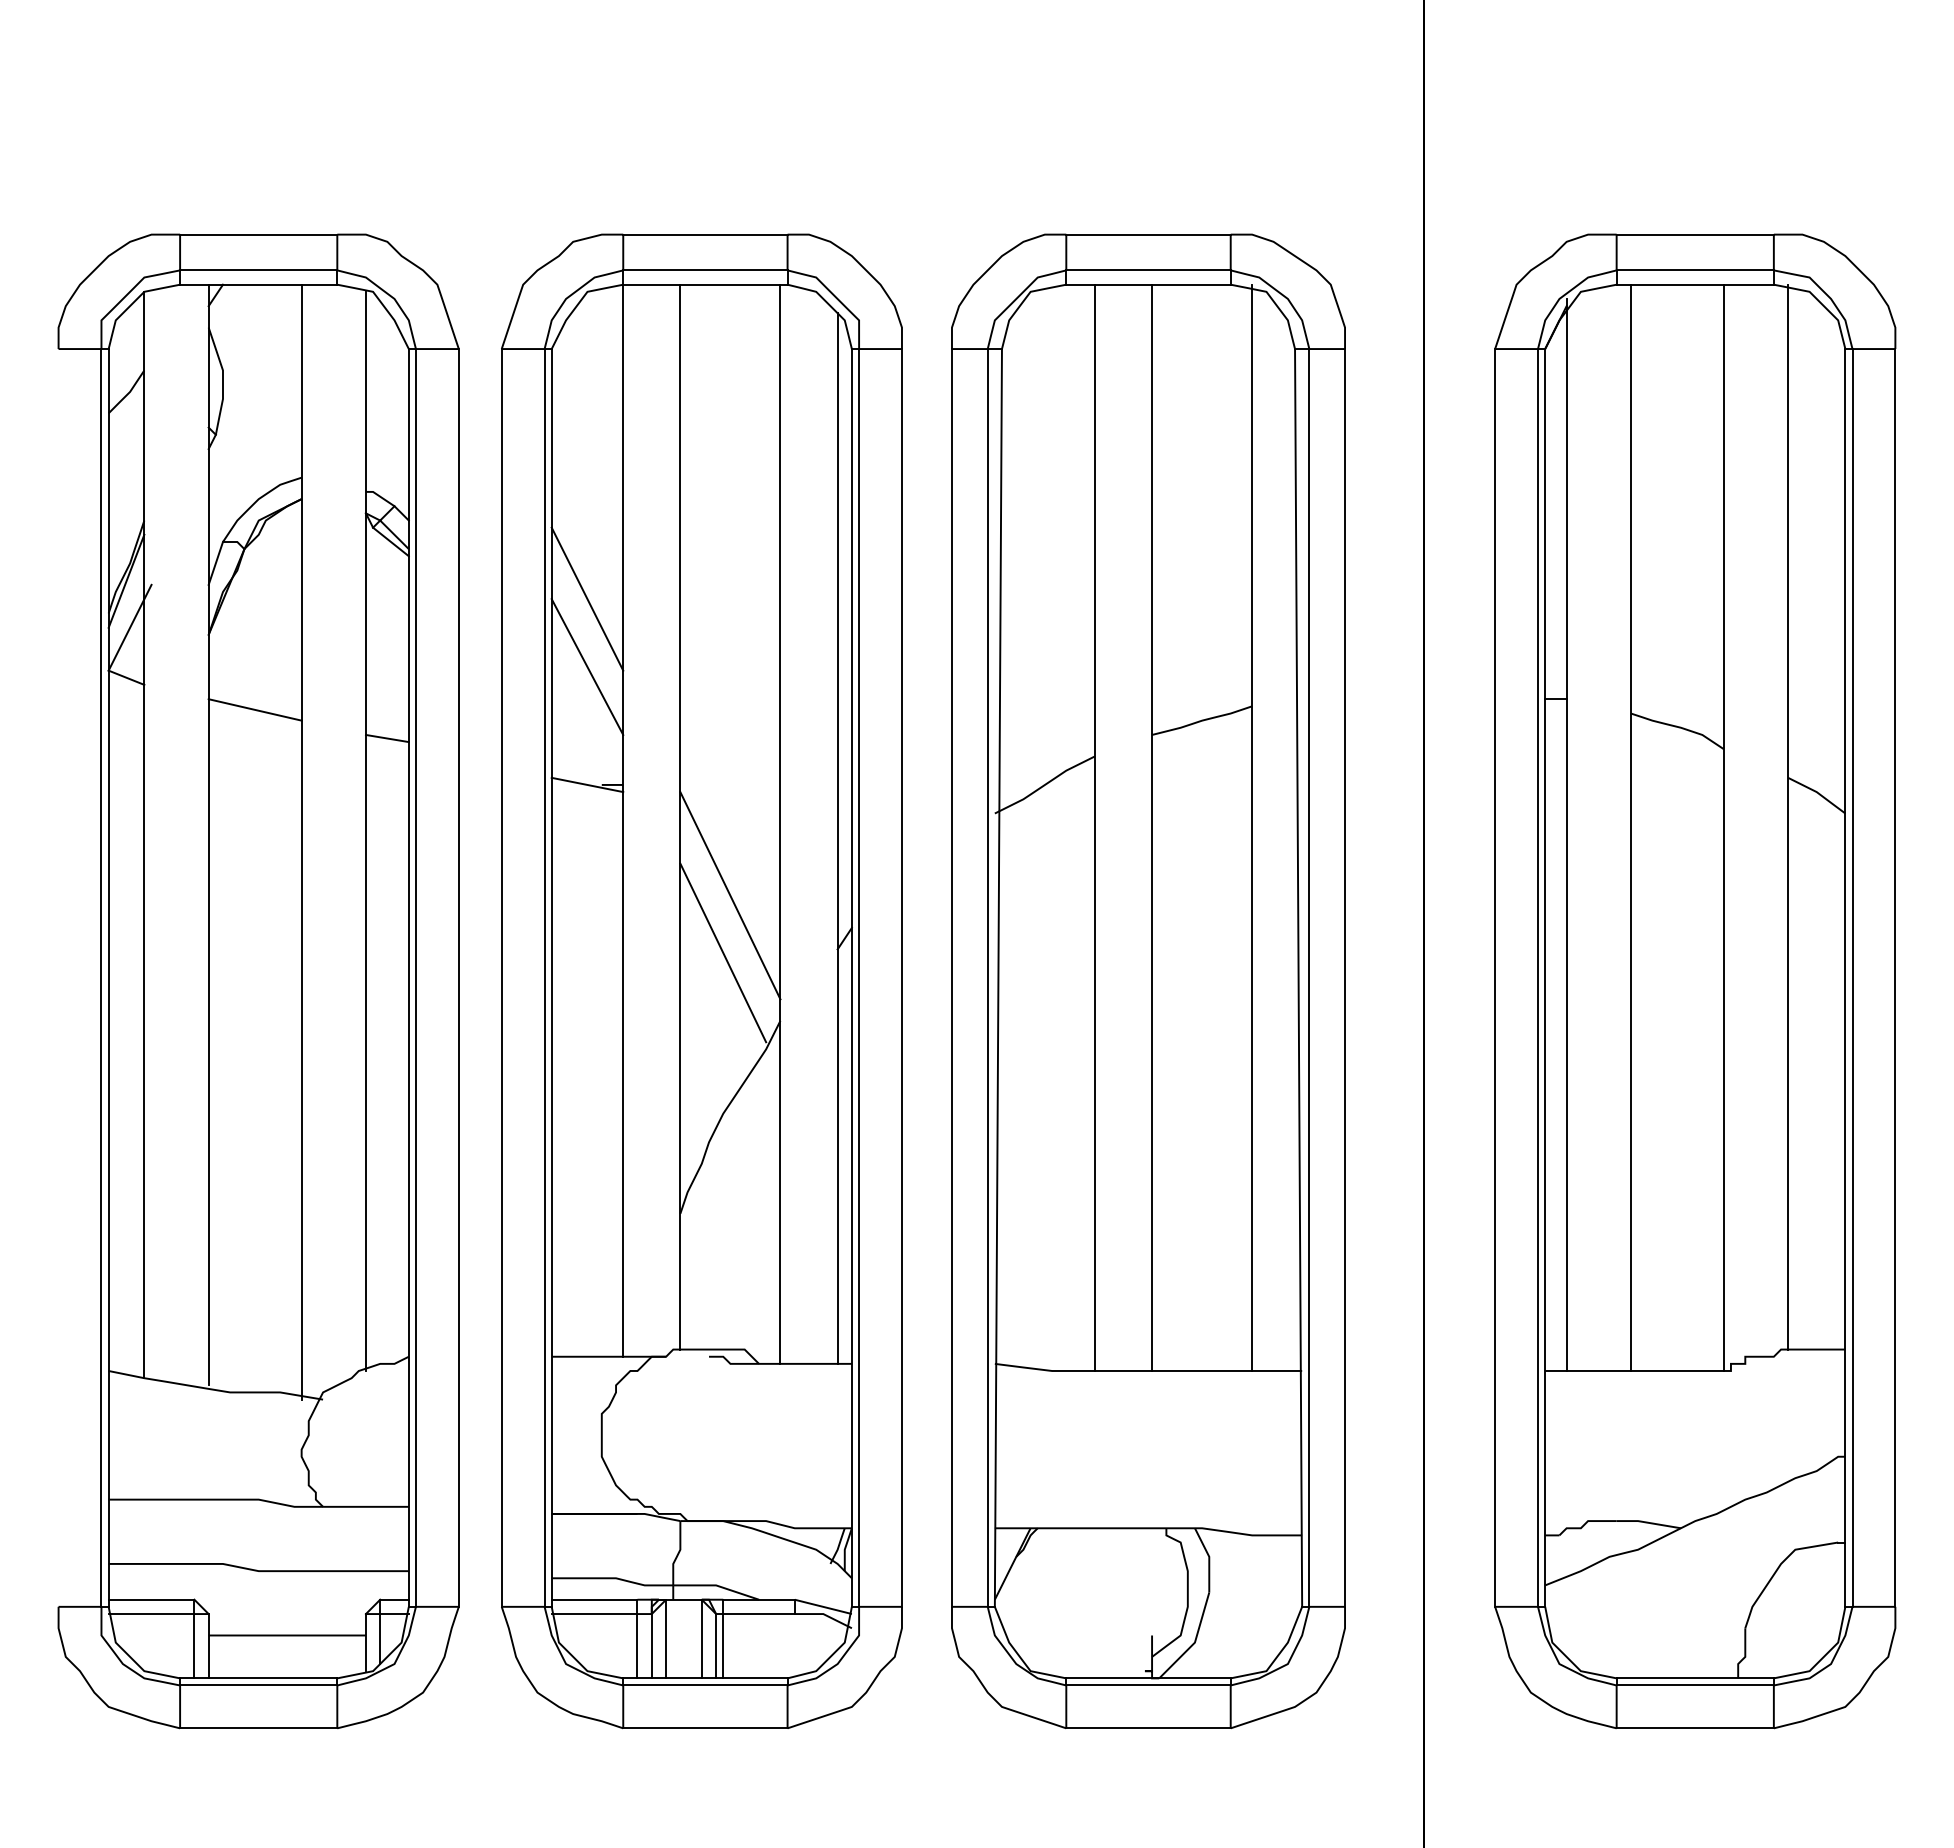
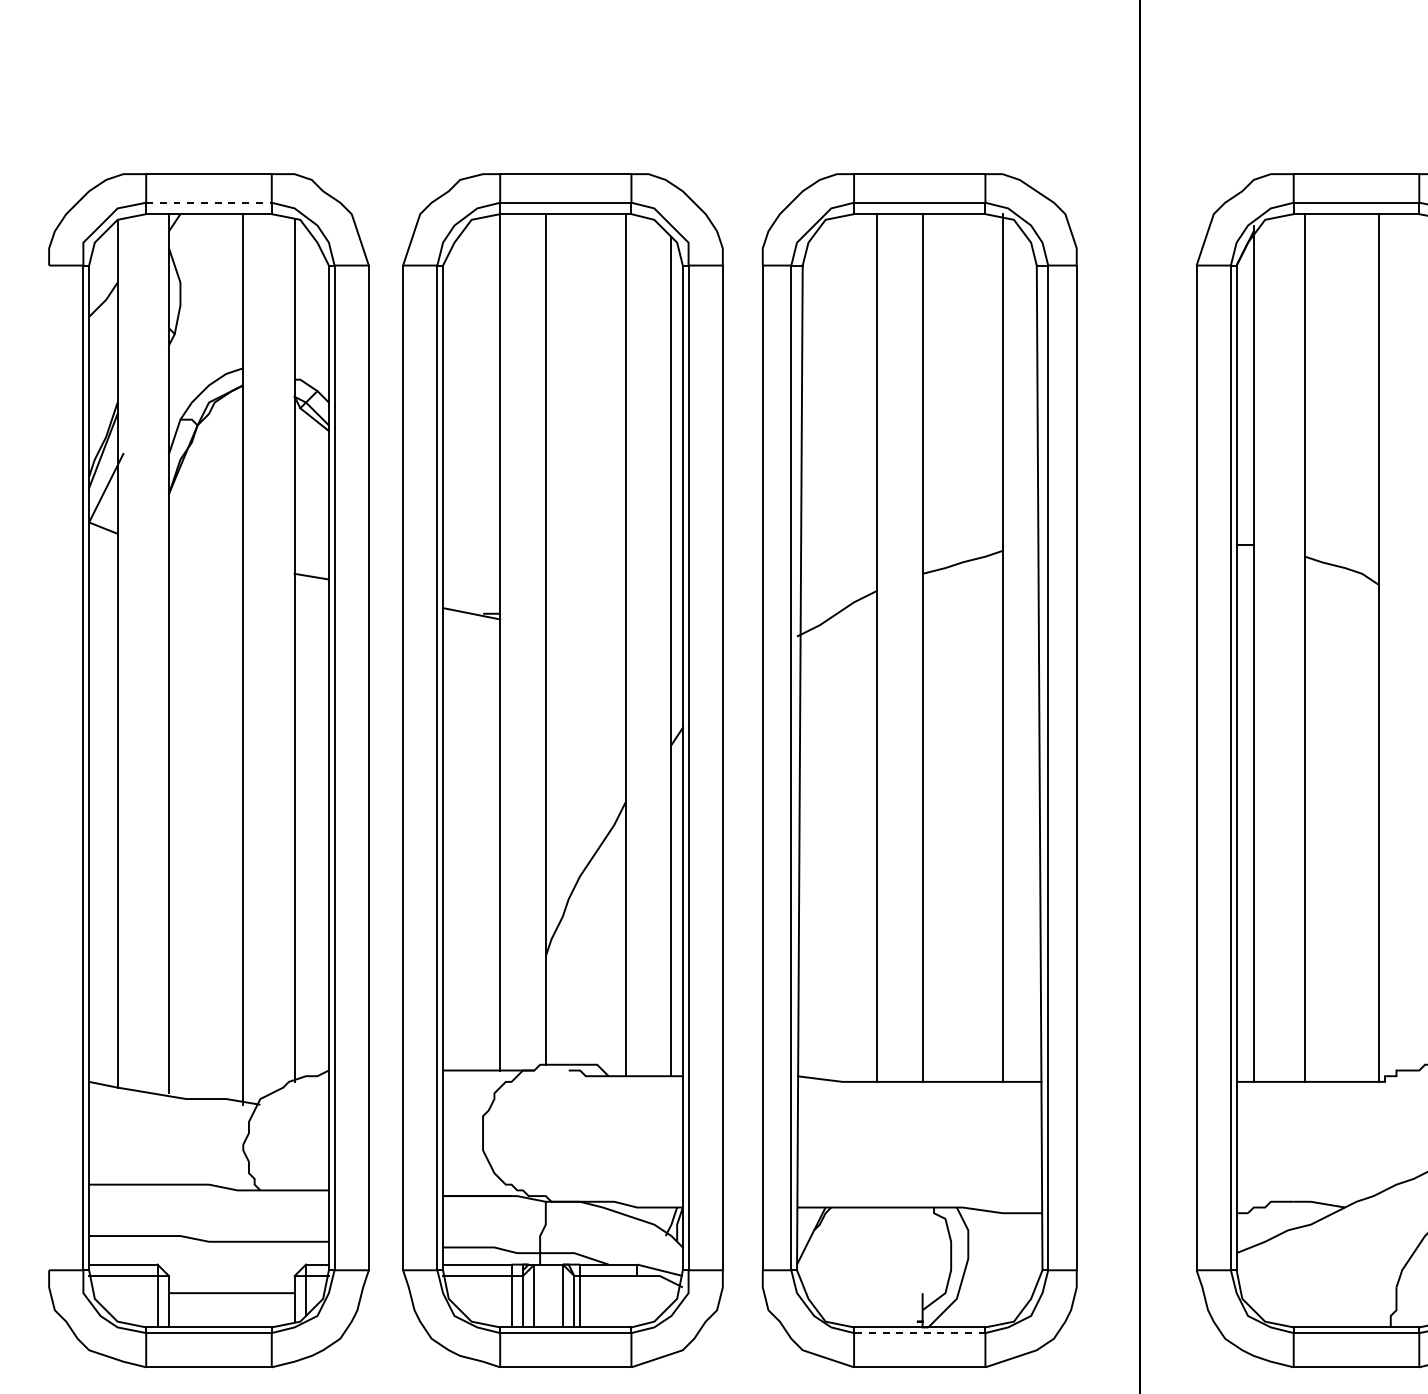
line: (258, 270) -> (208, 202), solid -> dashed
line: (587, 598) -> (471, 464), removed
line: (587, 666) -> (471, 519), removed
line: (254, 709) -> (205, 553), removed
line: (730, 895) -> (585, 702), removed
line: (723, 952) -> (580, 747), removed
line: (1148, 1685) -> (919, 1333), solid -> dashed

